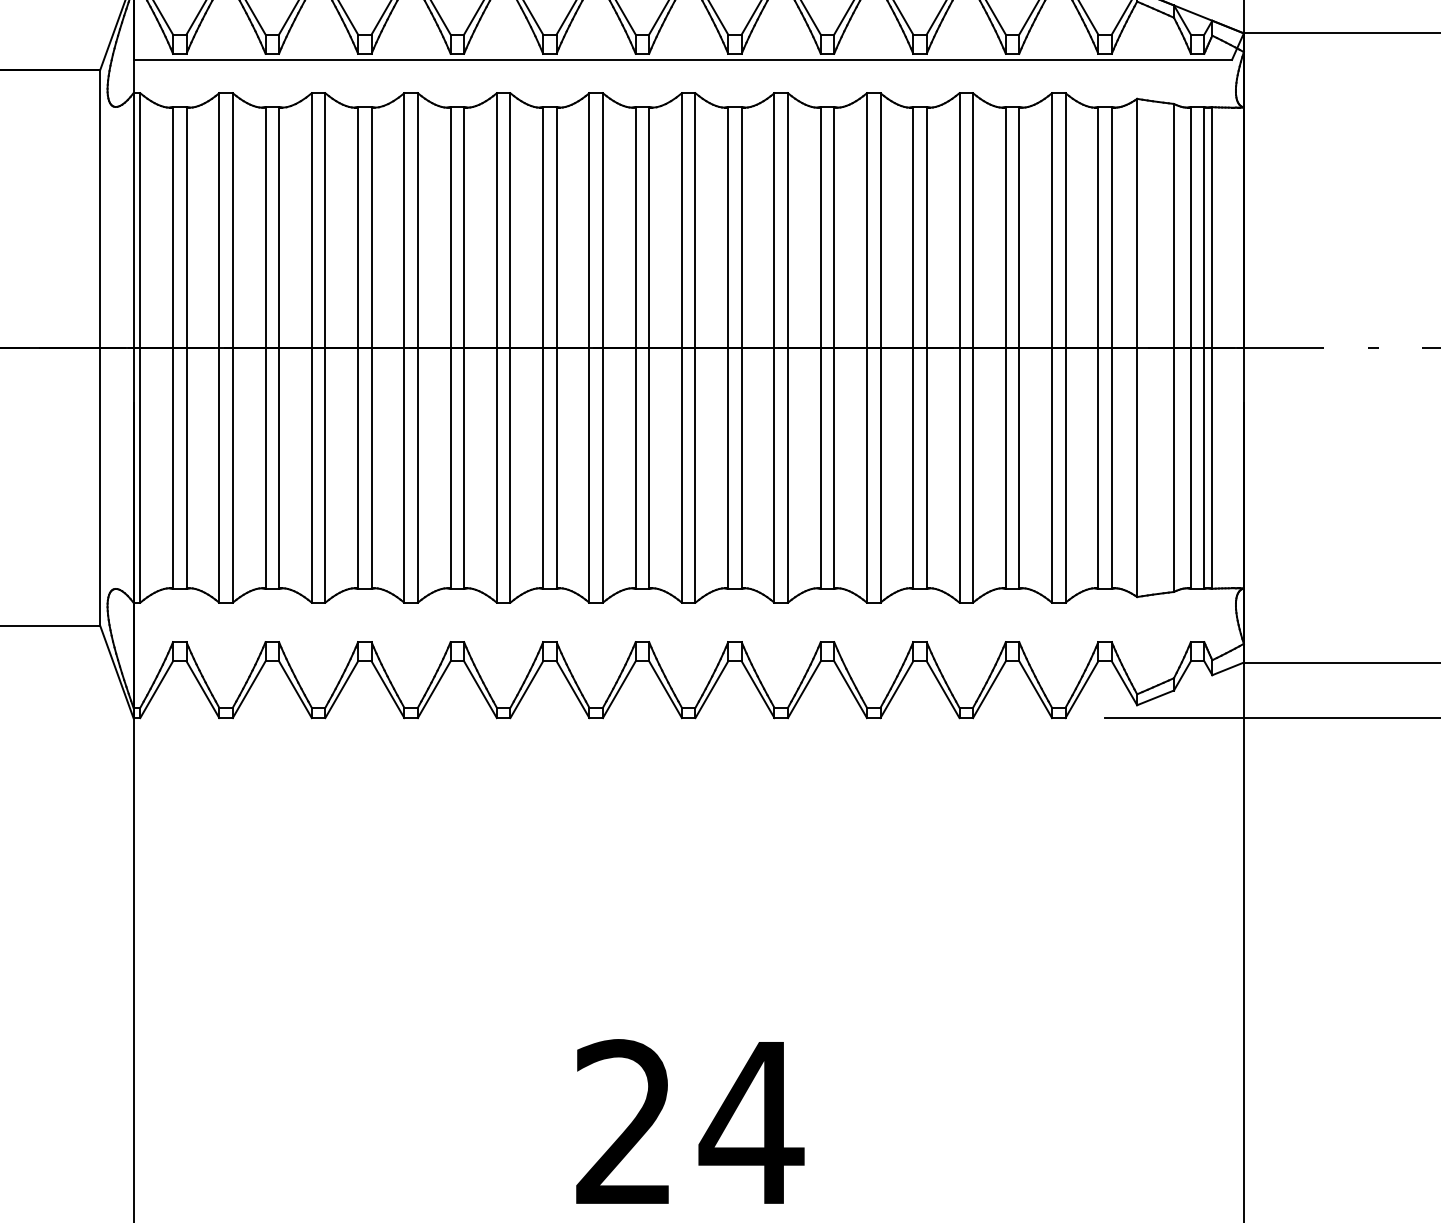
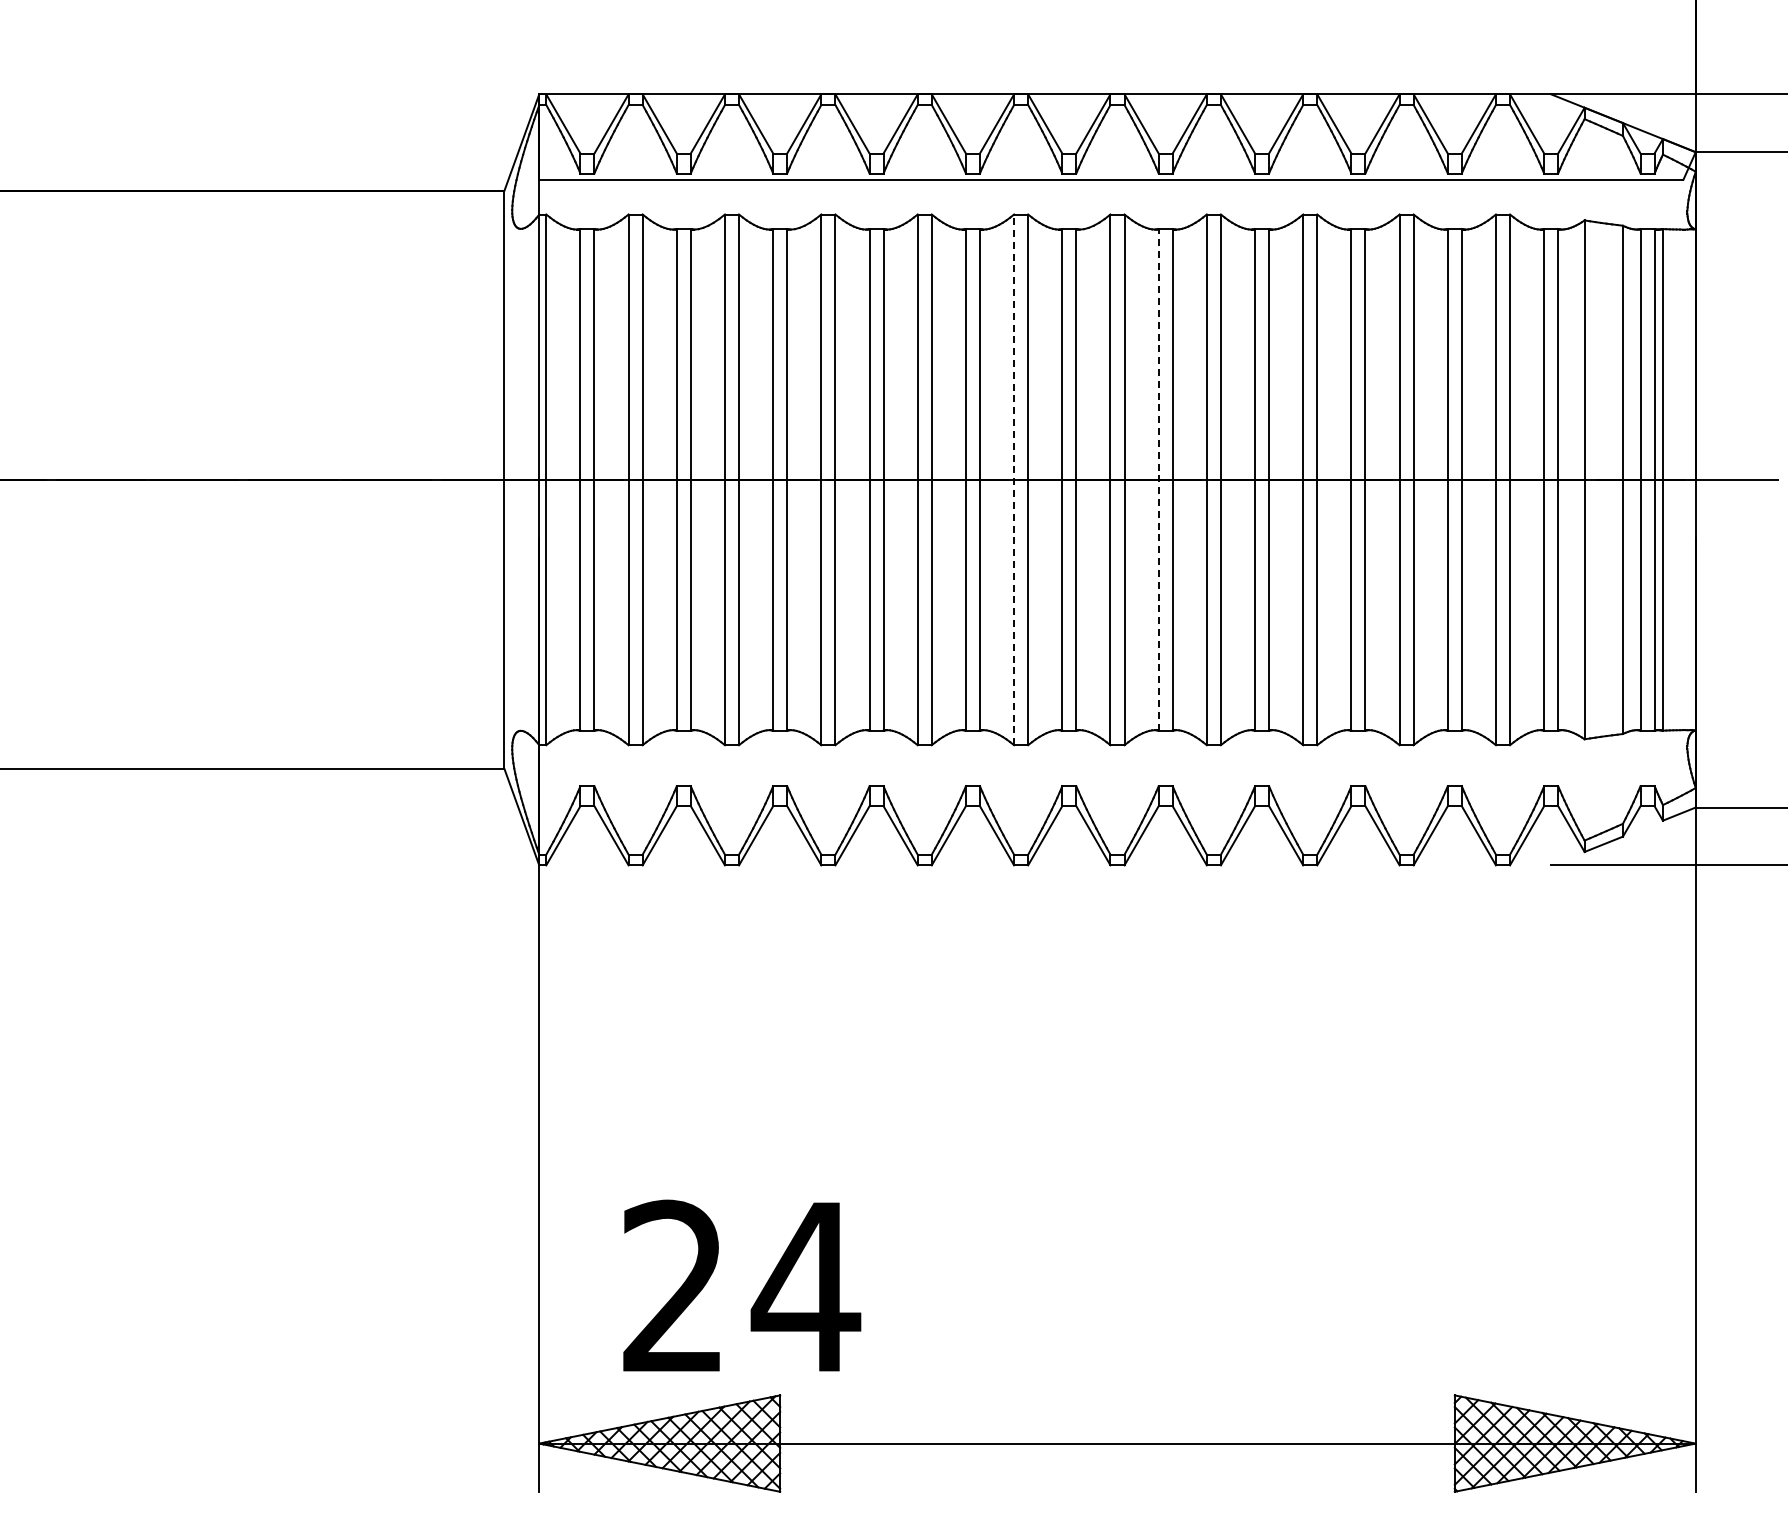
line: (589, 347) -> (1014, 479), solid -> dashed
line: (728, 347) -> (1158, 479), solid -> dashed
text: (690, 1121) -> (742, 1285), moved

